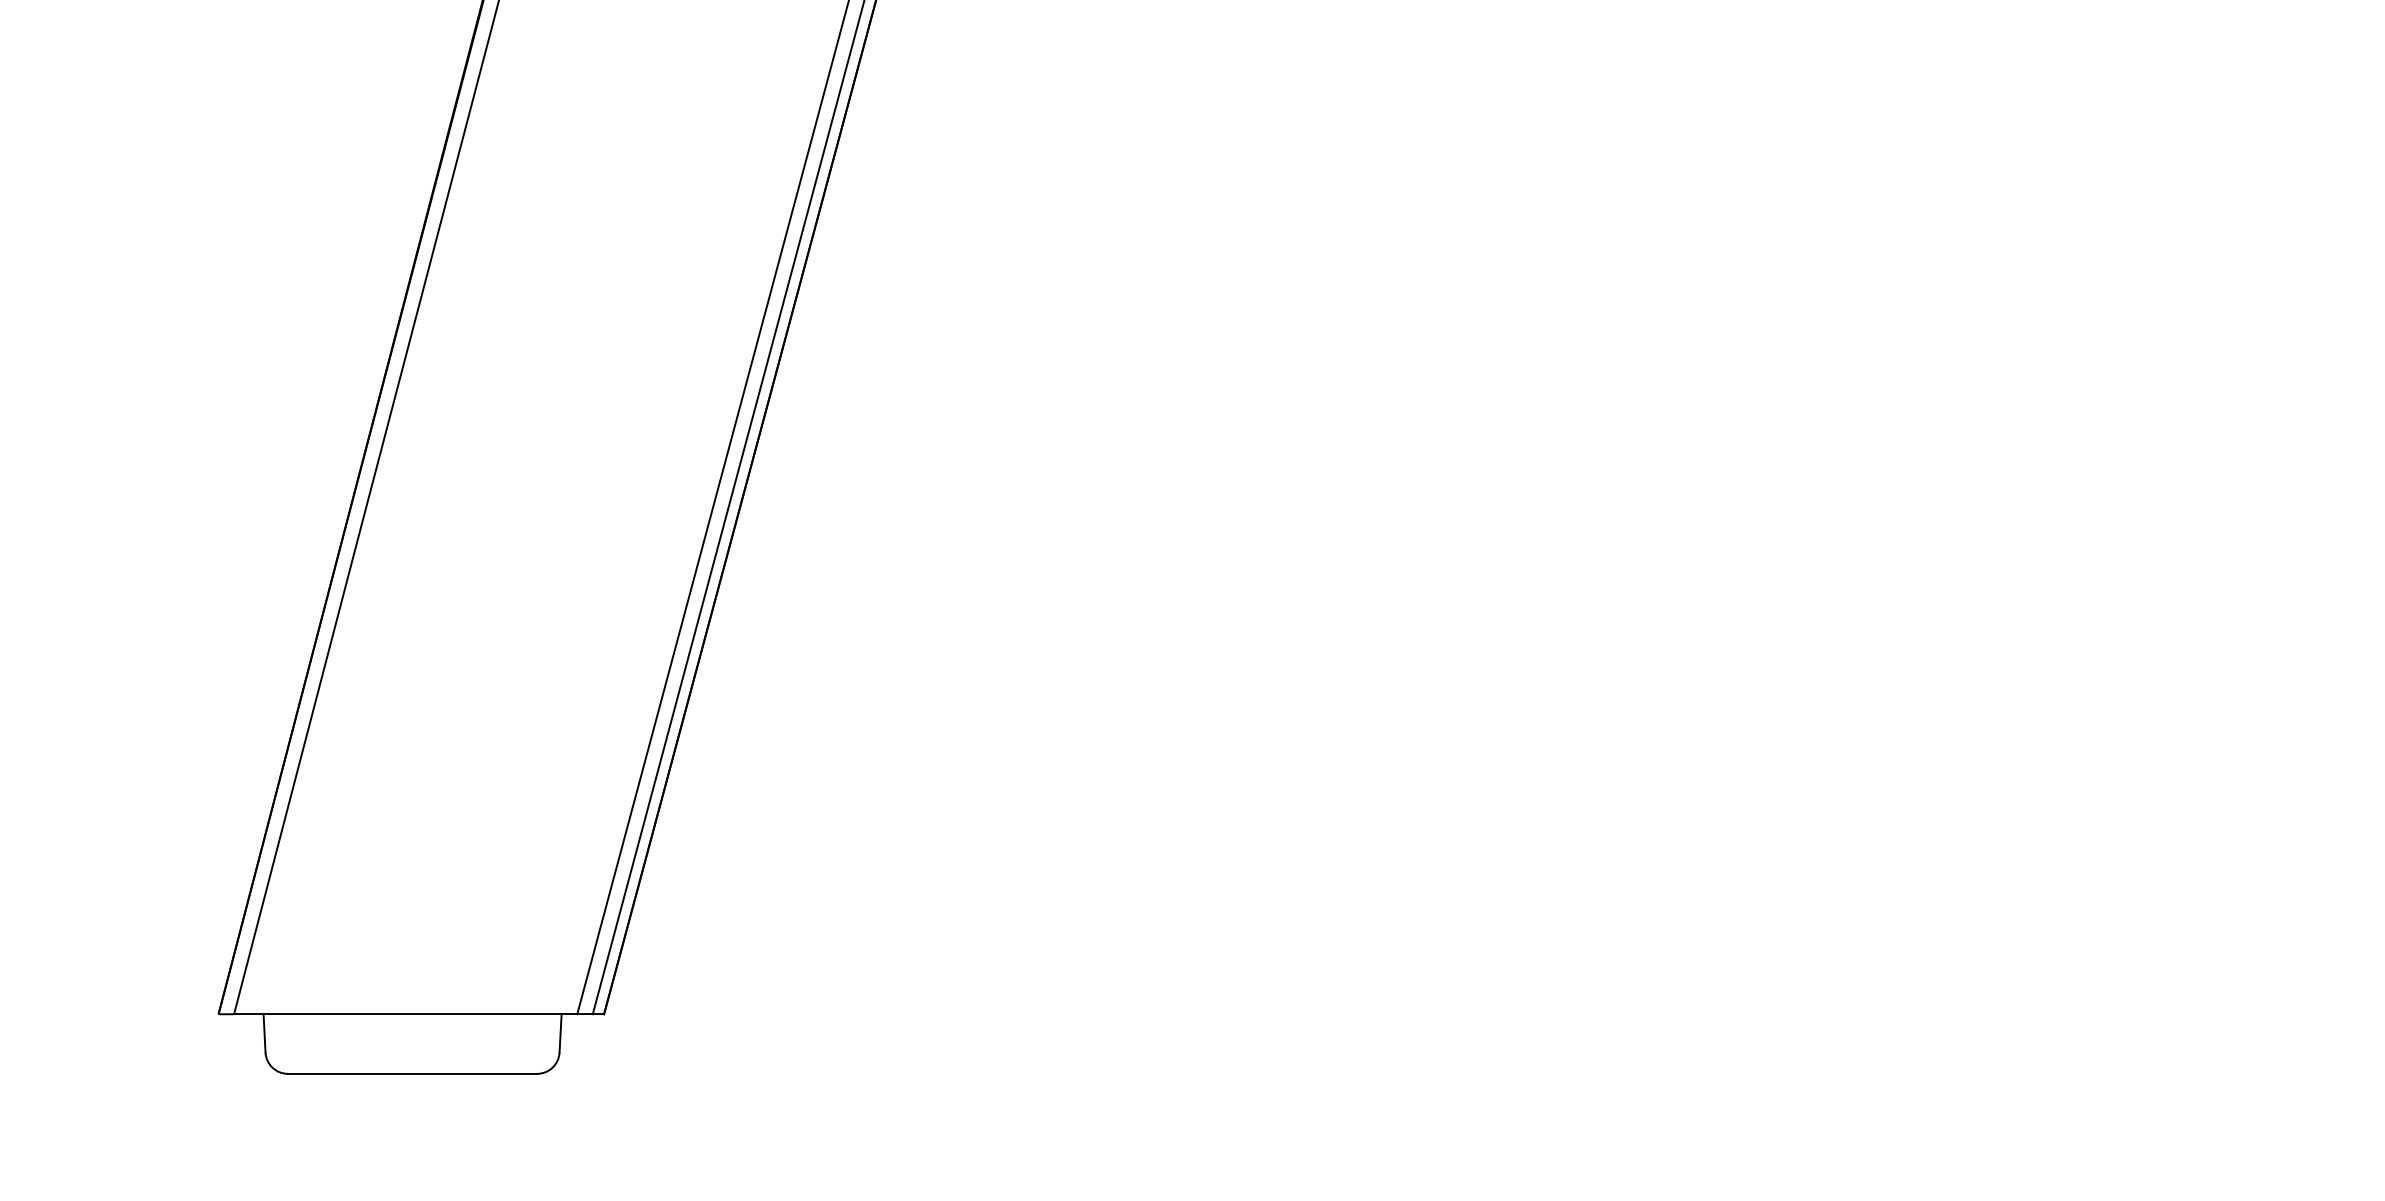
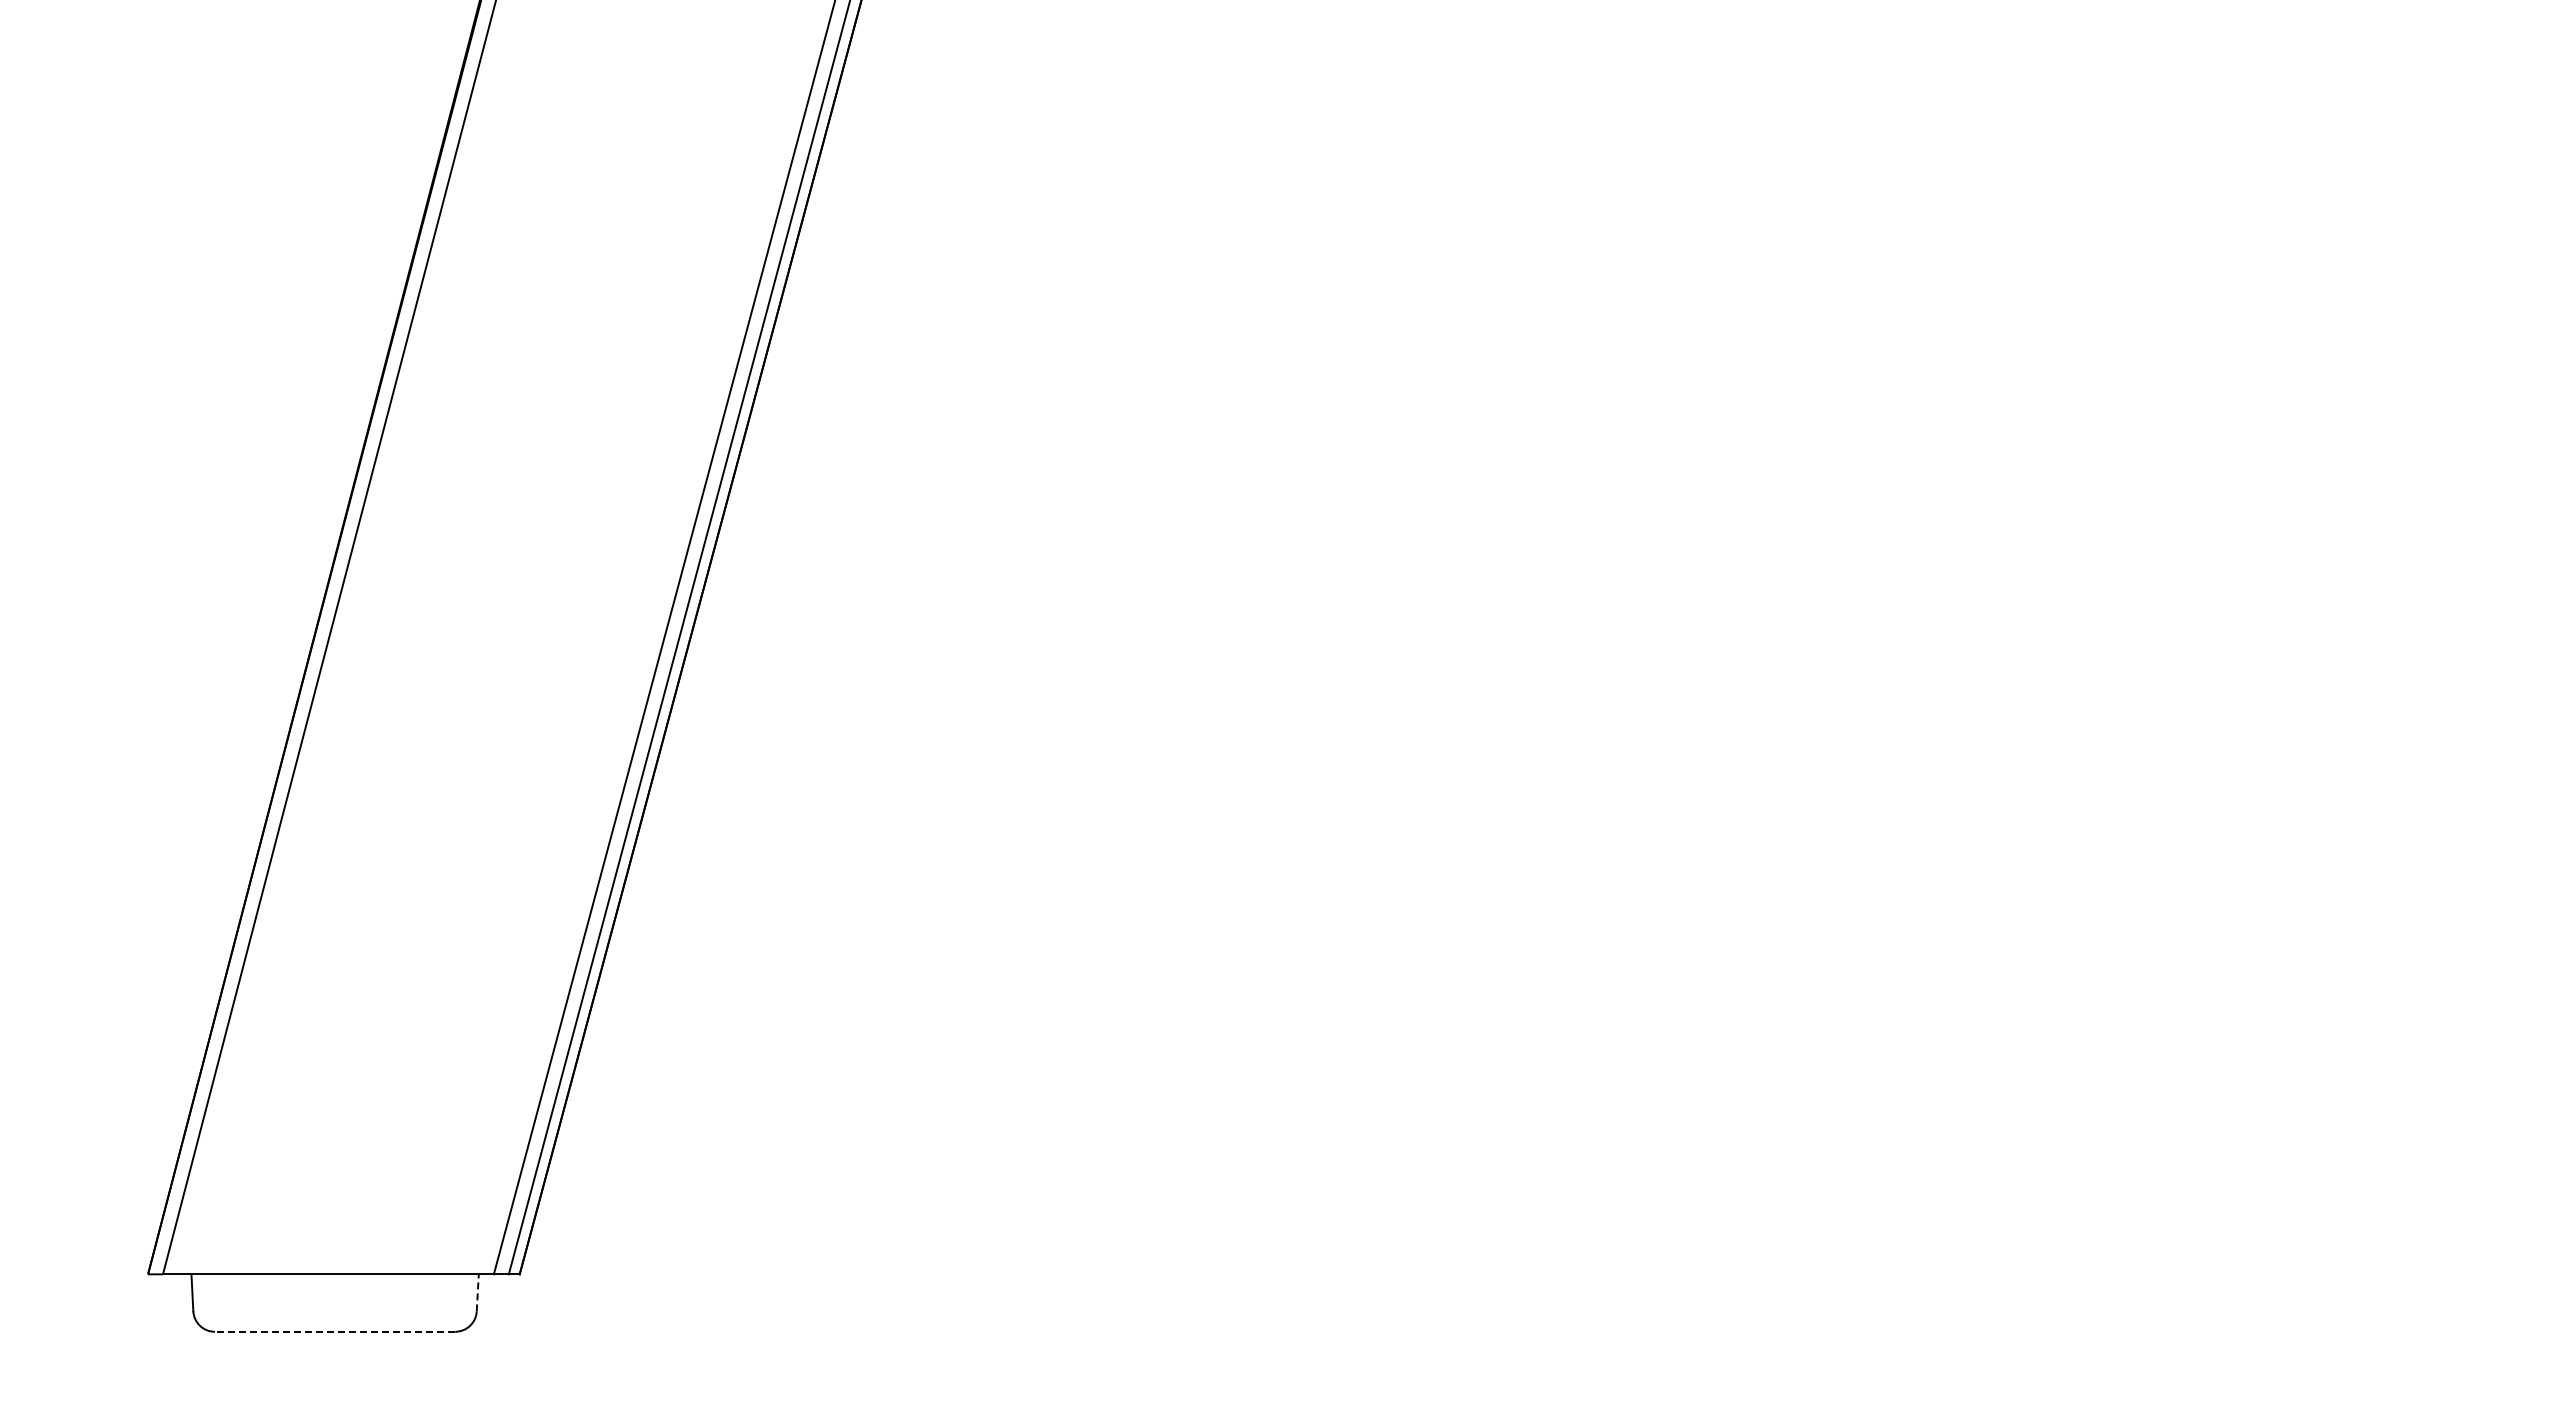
line: (560, 1033) -> (477, 1292), solid -> dashed
line: (411, 1073) -> (334, 1331), solid -> dashed

